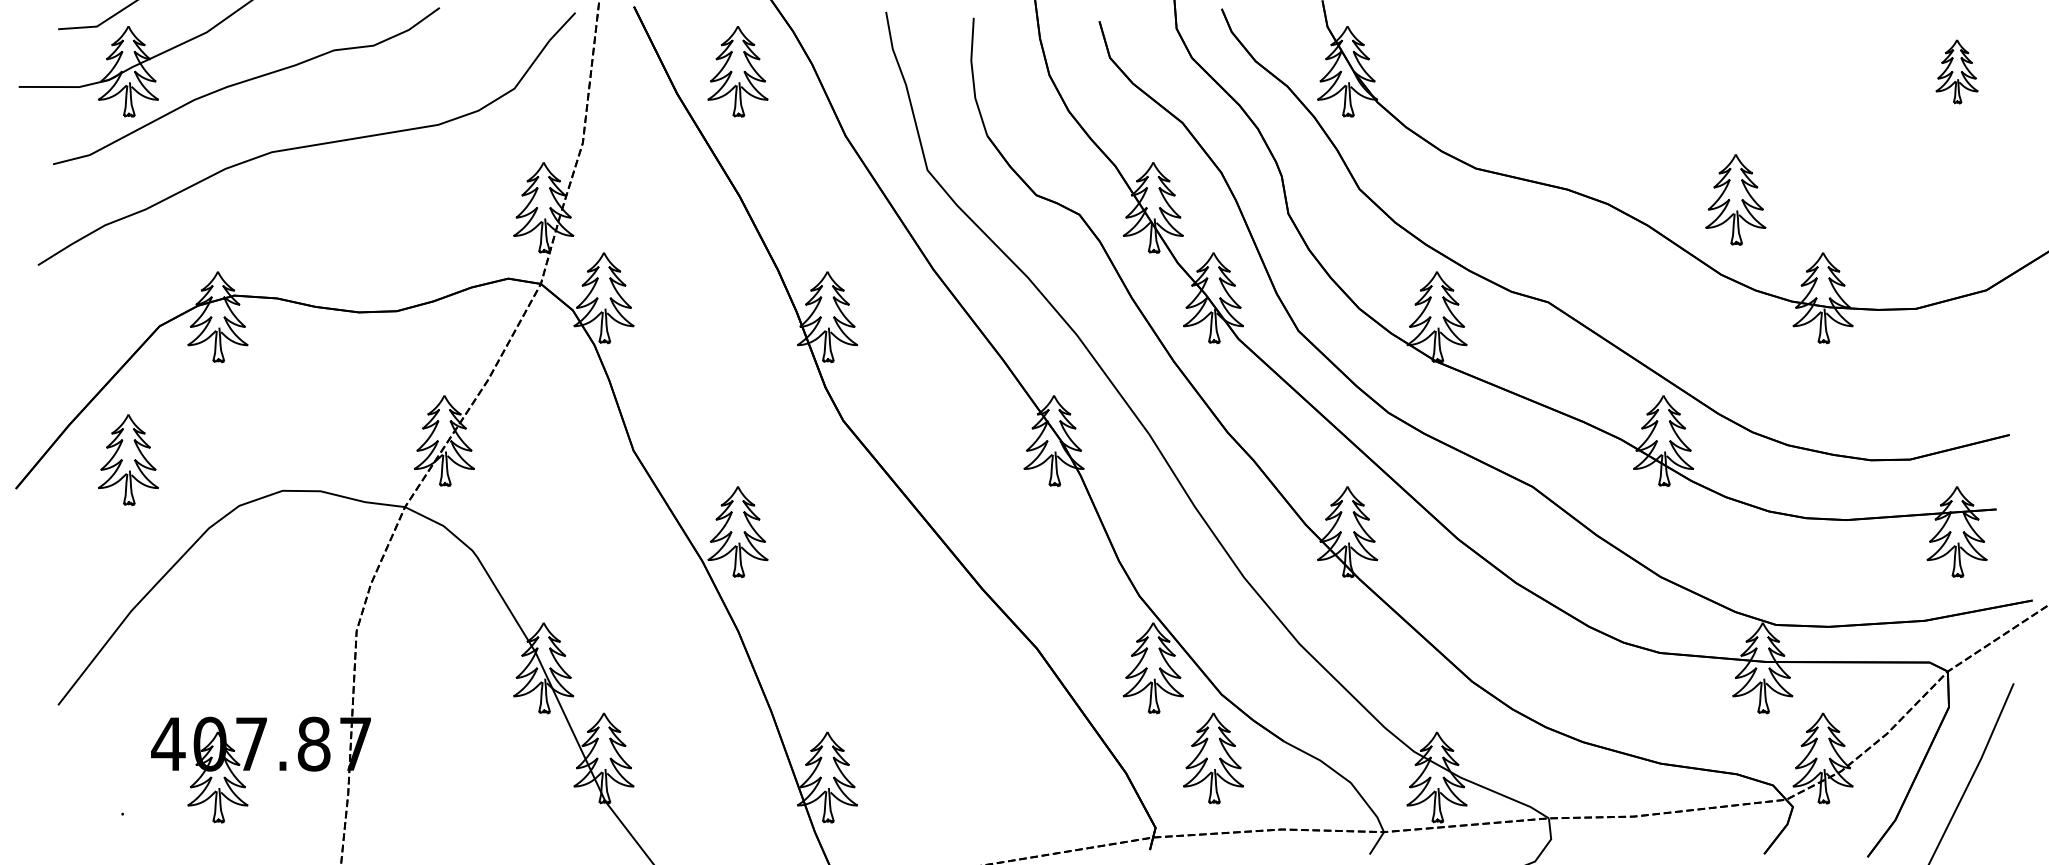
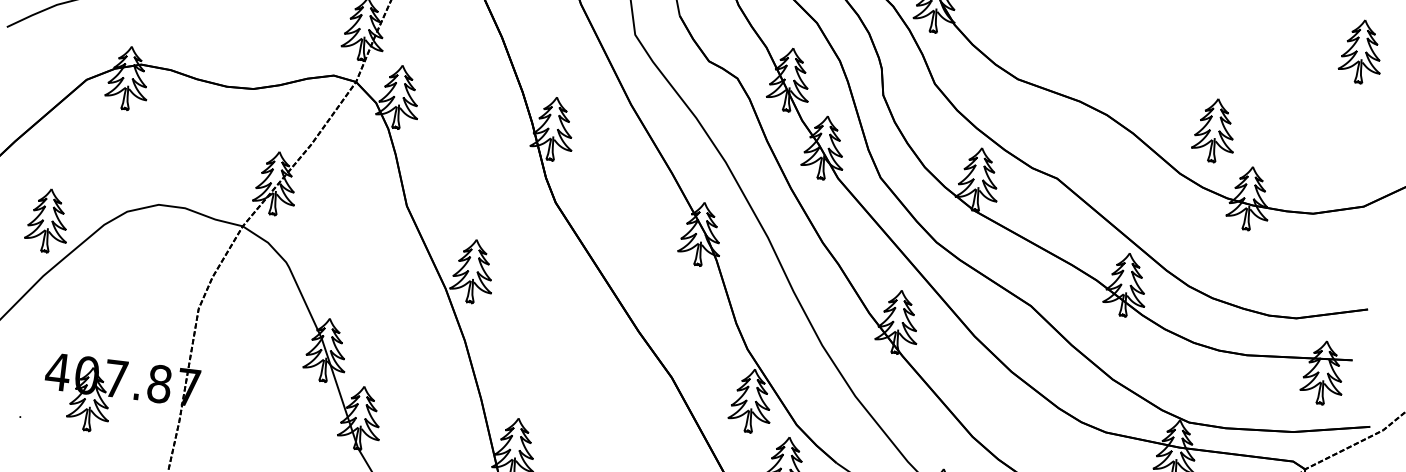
part: (1956, 71) -> (1361, 51), size x1.43
part: (1735, 199) -> (1214, 130), moved
part: (128, 459) -> (47, 220), moved

